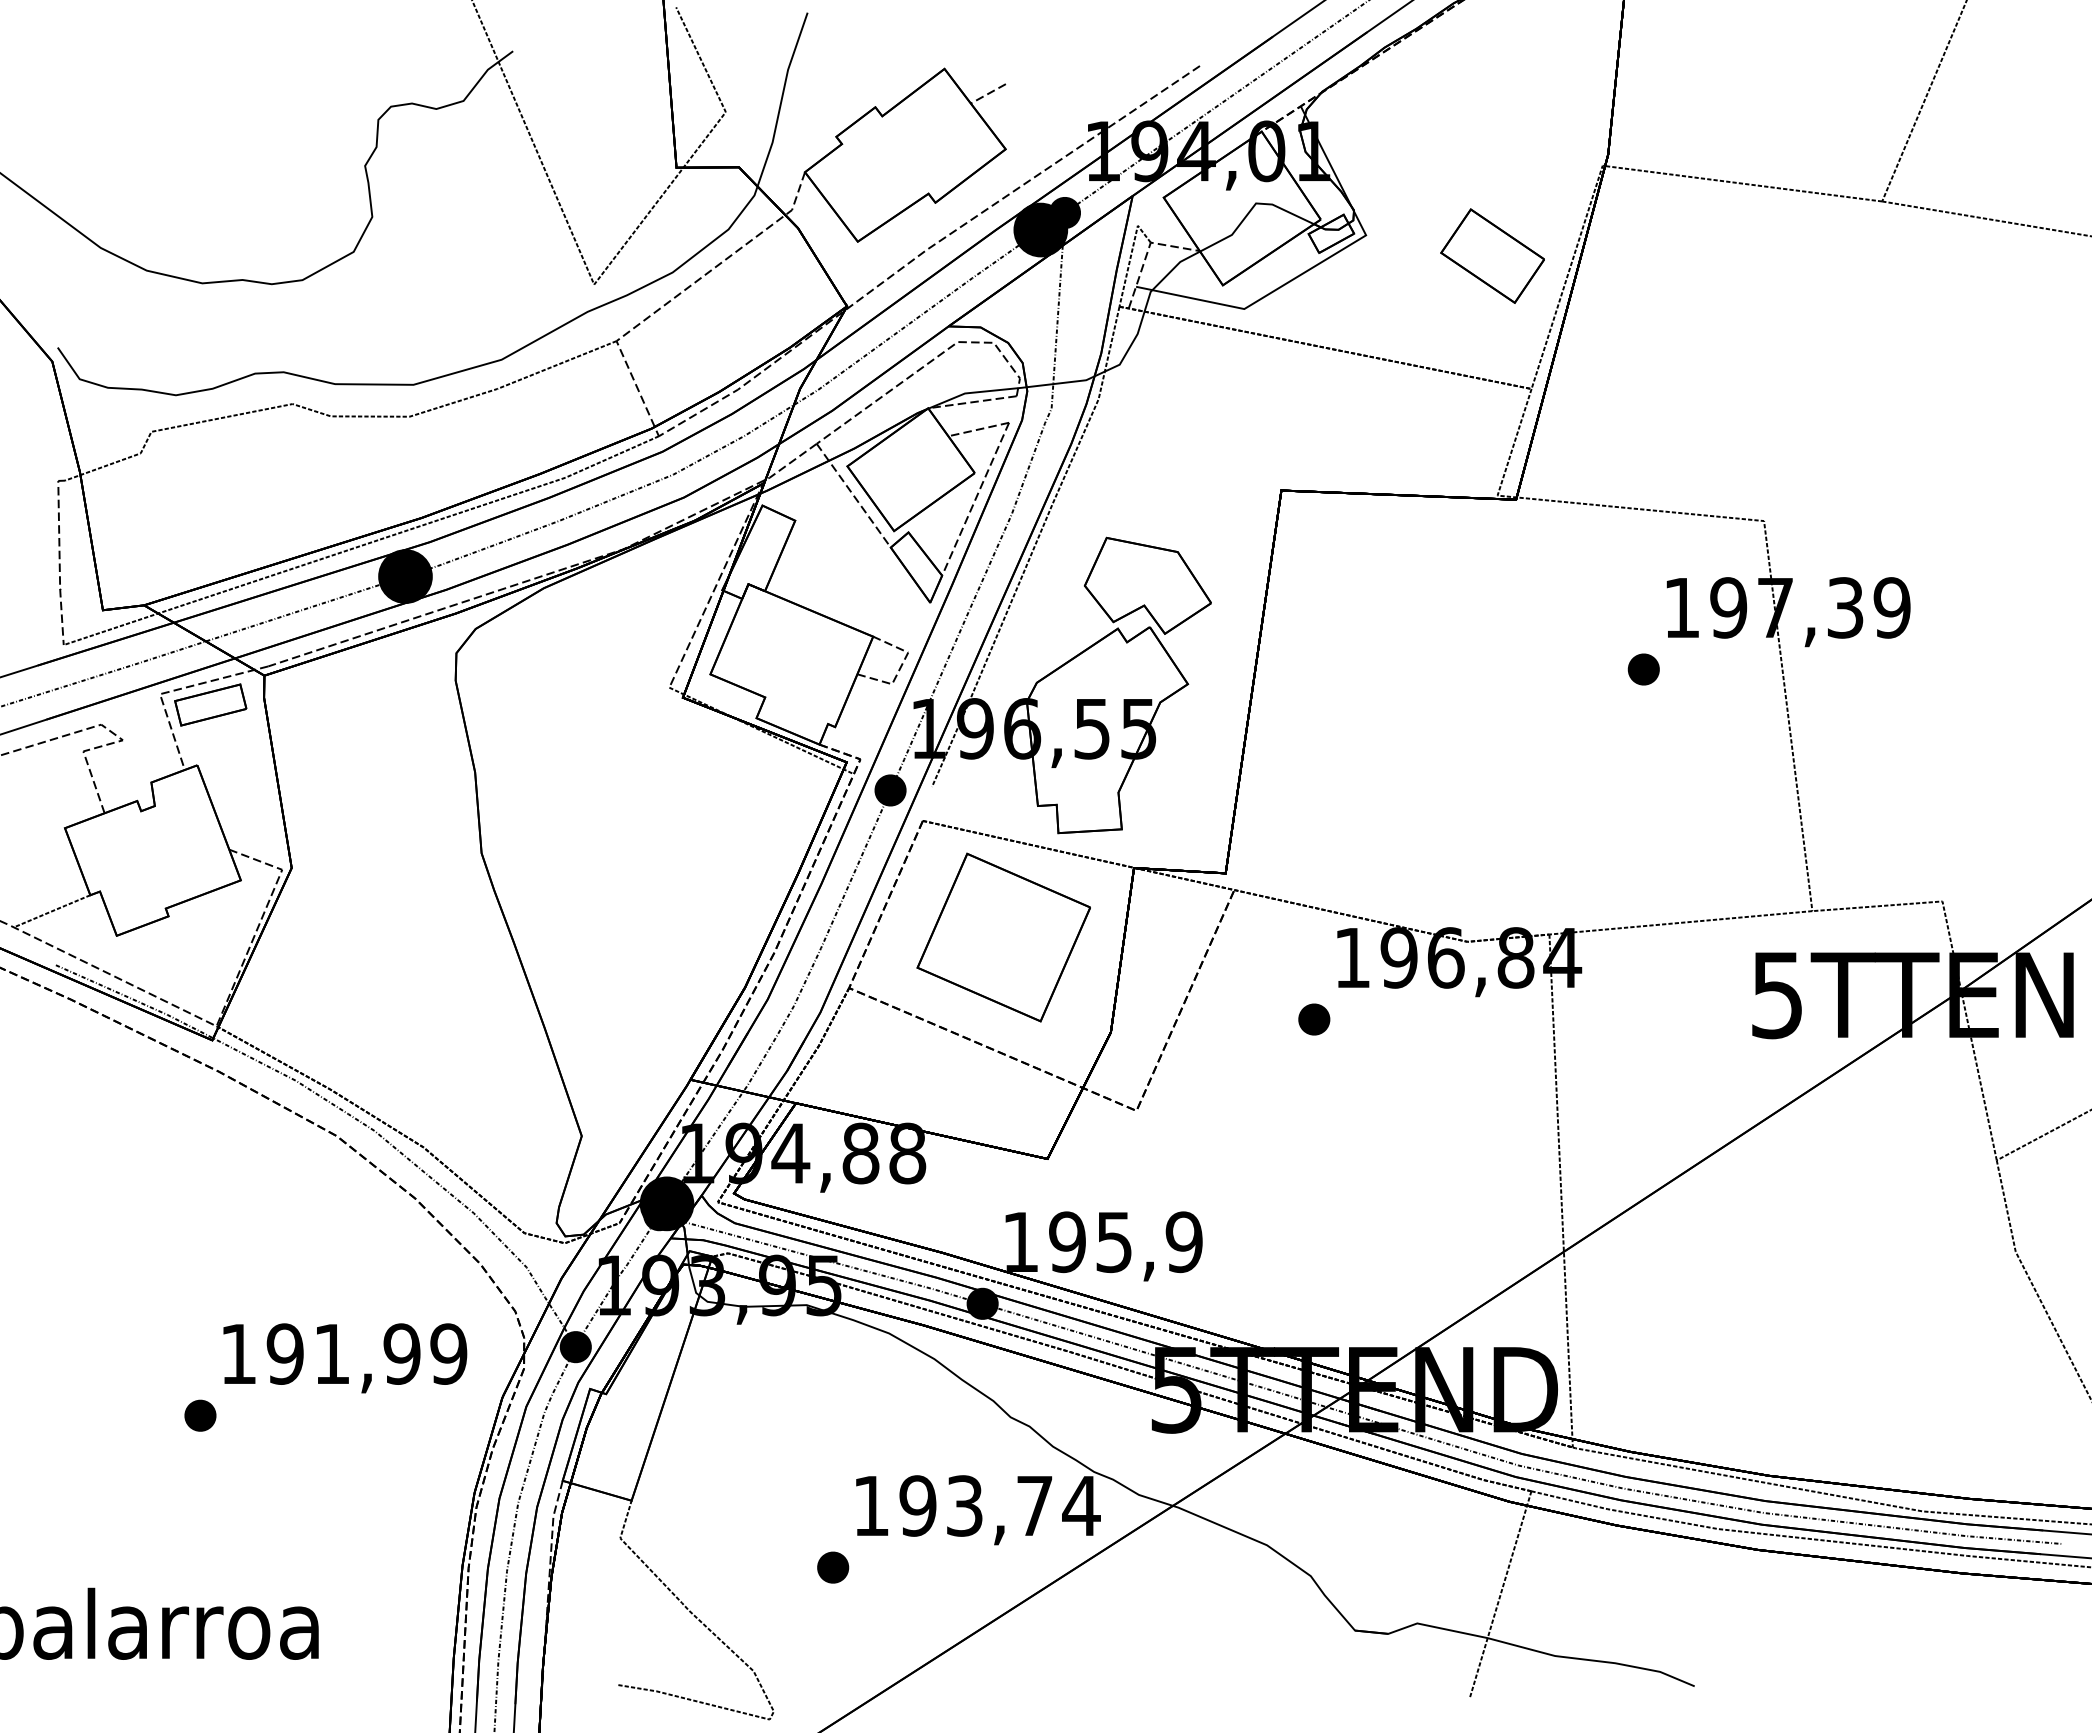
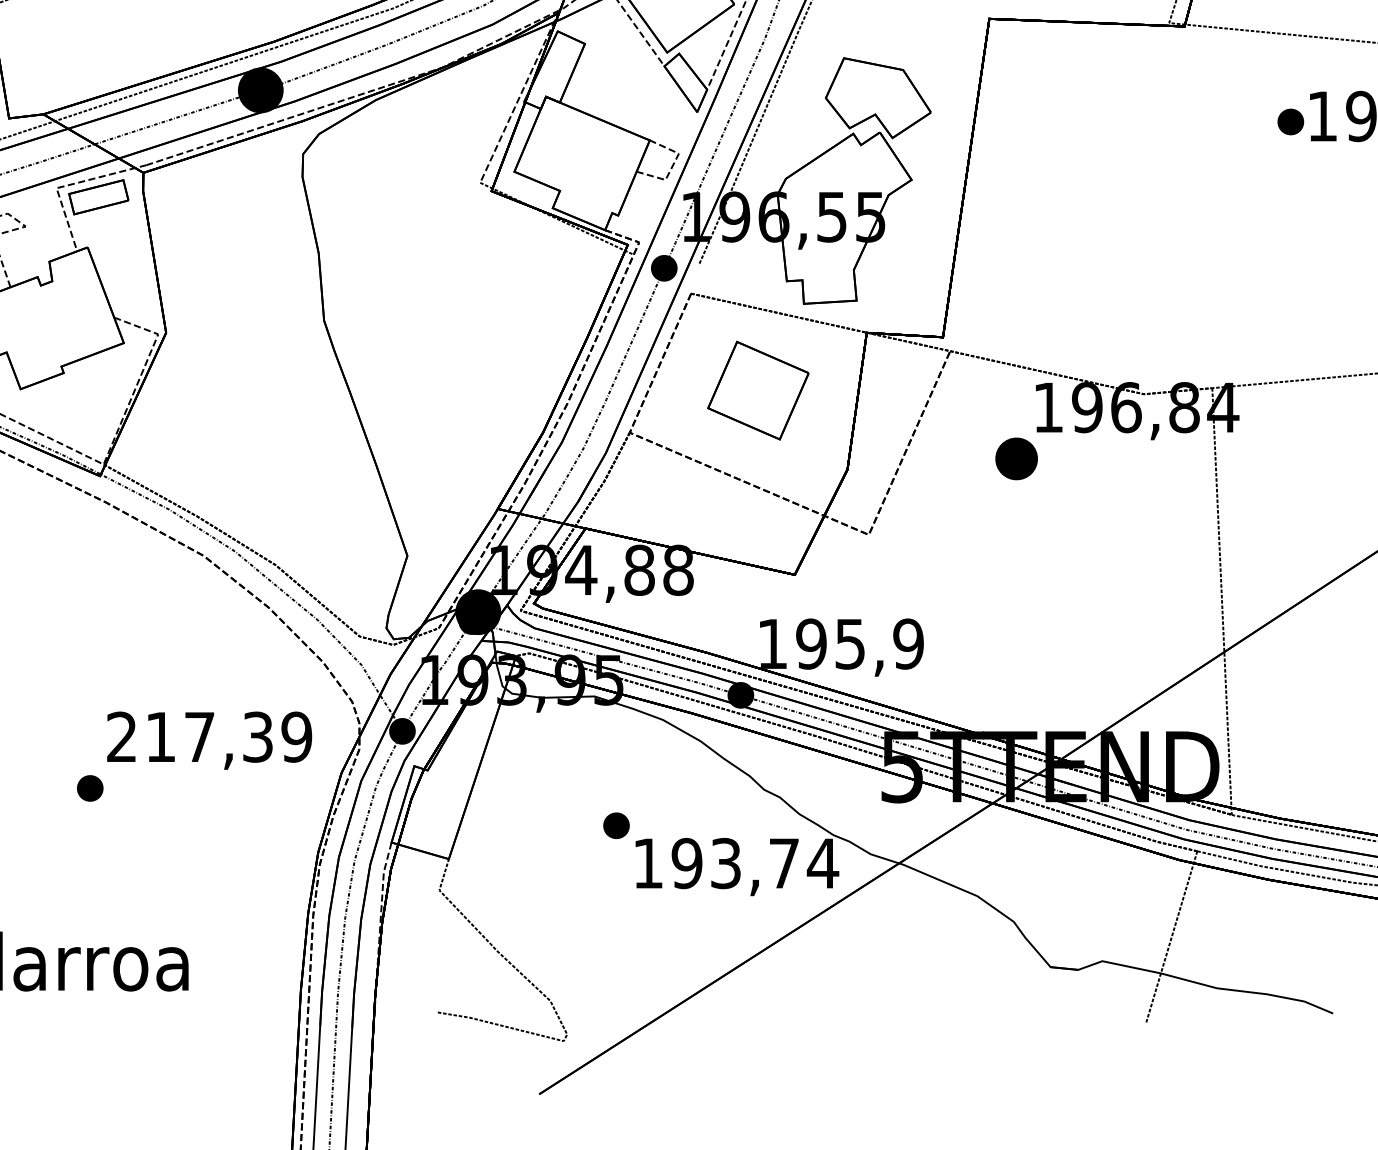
part: (1643, 669) -> (1290, 121), moved
part: (1003, 937) -> (758, 390), size x0.7
part: (1314, 1019) -> (1016, 458), size x1.6
text: (320, 1353) -> (190, 736), 191,99 -> 217,39
part: (833, 1567) -> (616, 825), moved

